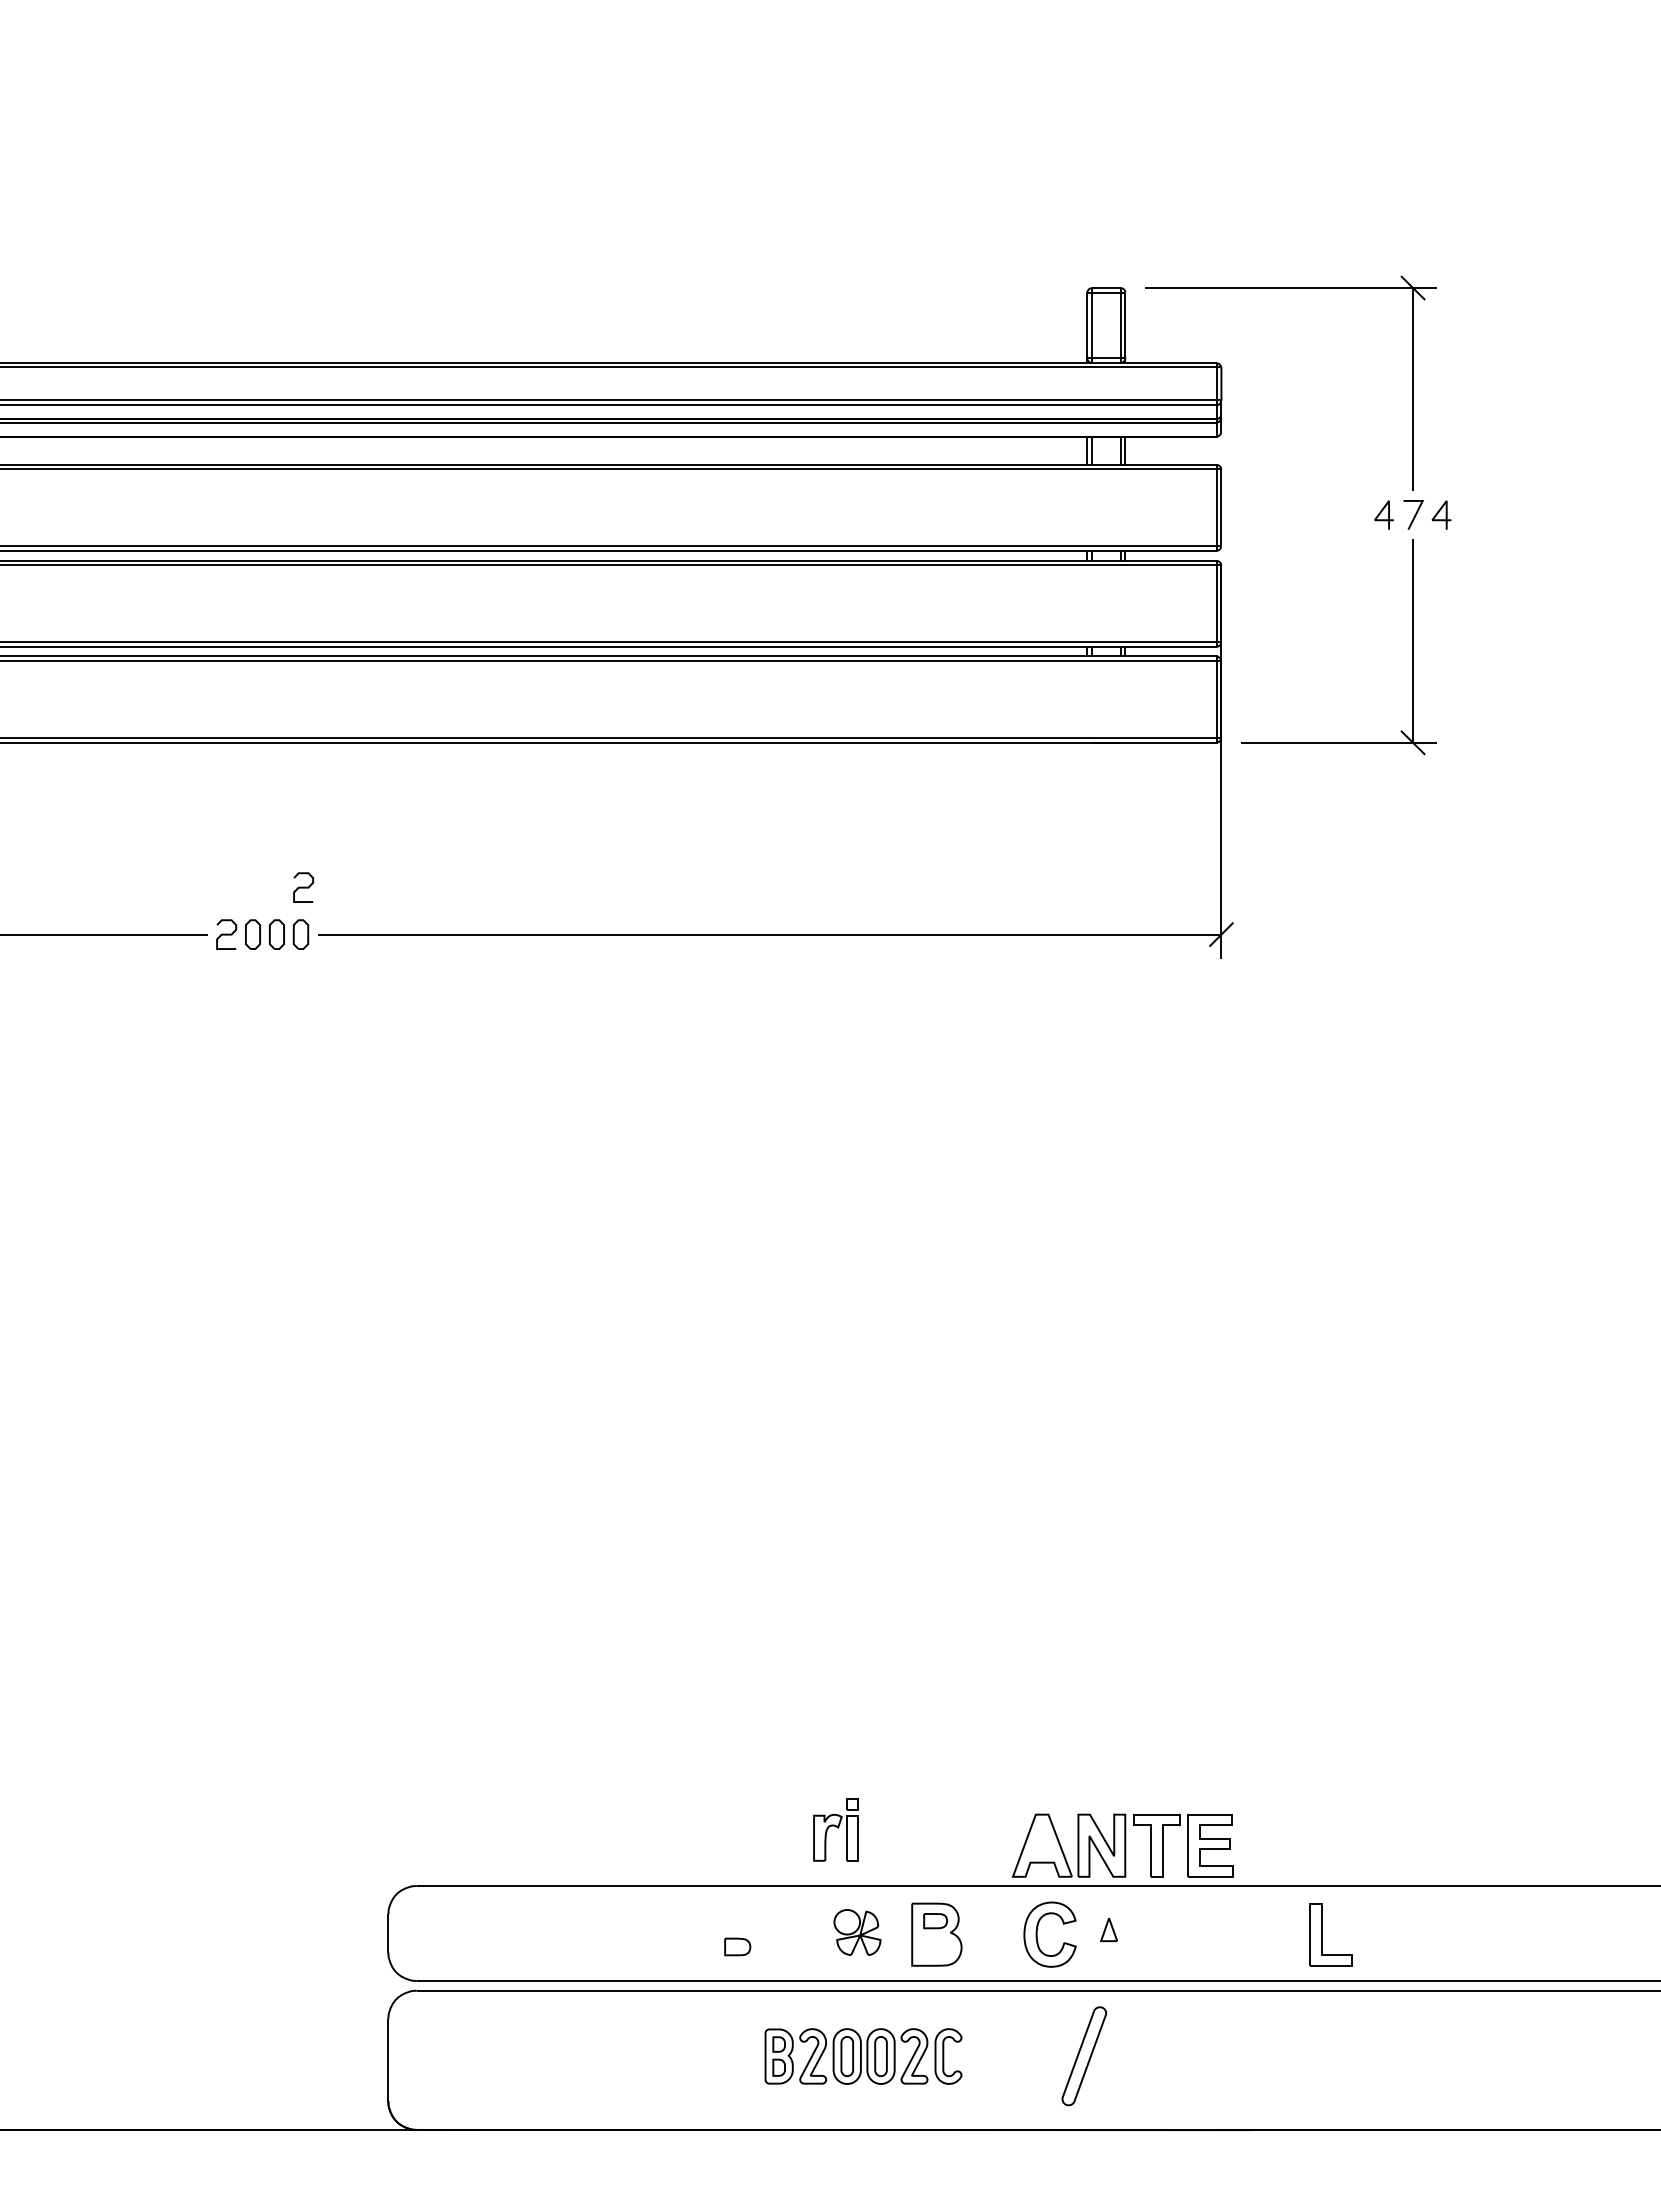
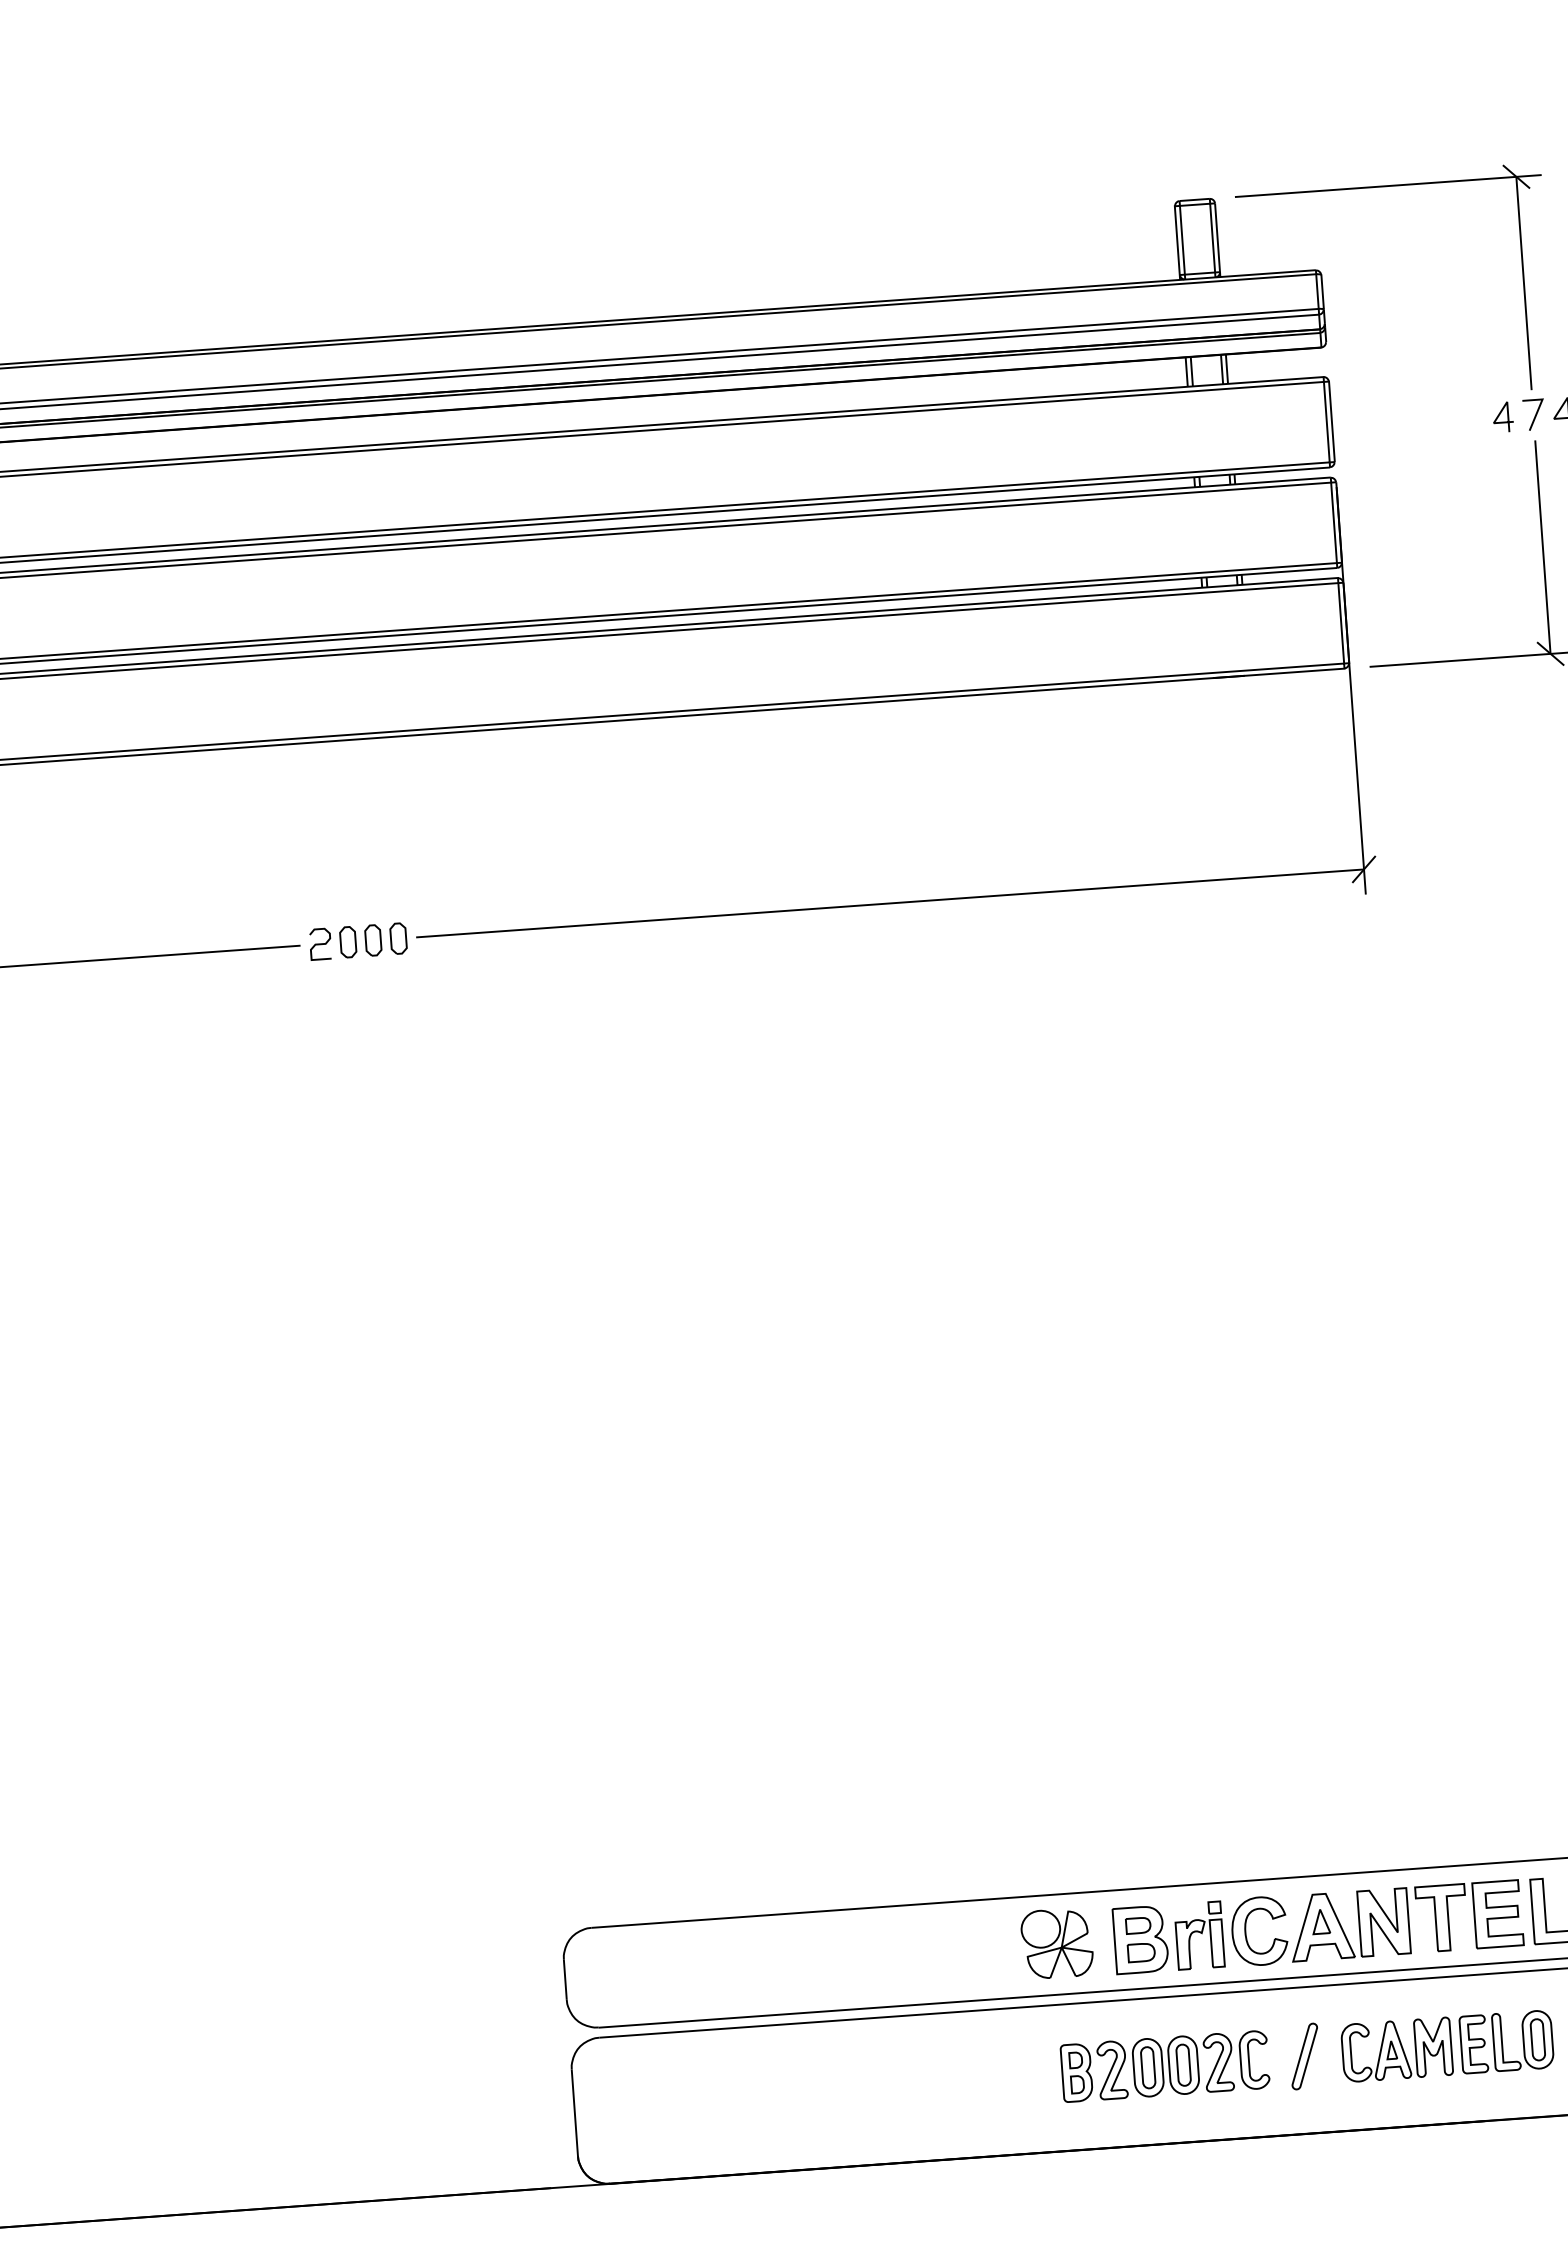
curve: (303, 887) -> (397, 889), removed
part: (835, 1829) -> (1199, 1935), moved
part: (1122, 1845) -> (1405, 1920), moved
part: (857, 1932) -> (1057, 1943), size x1.43
part: (737, 1946) -> (1141, 1952), moved
part: (863, 2056) -> (1165, 2066), moved
part: (1084, 2056) -> (1304, 2056), size x0.62
part: (1220, 2056) -> (1447, 2046), added

